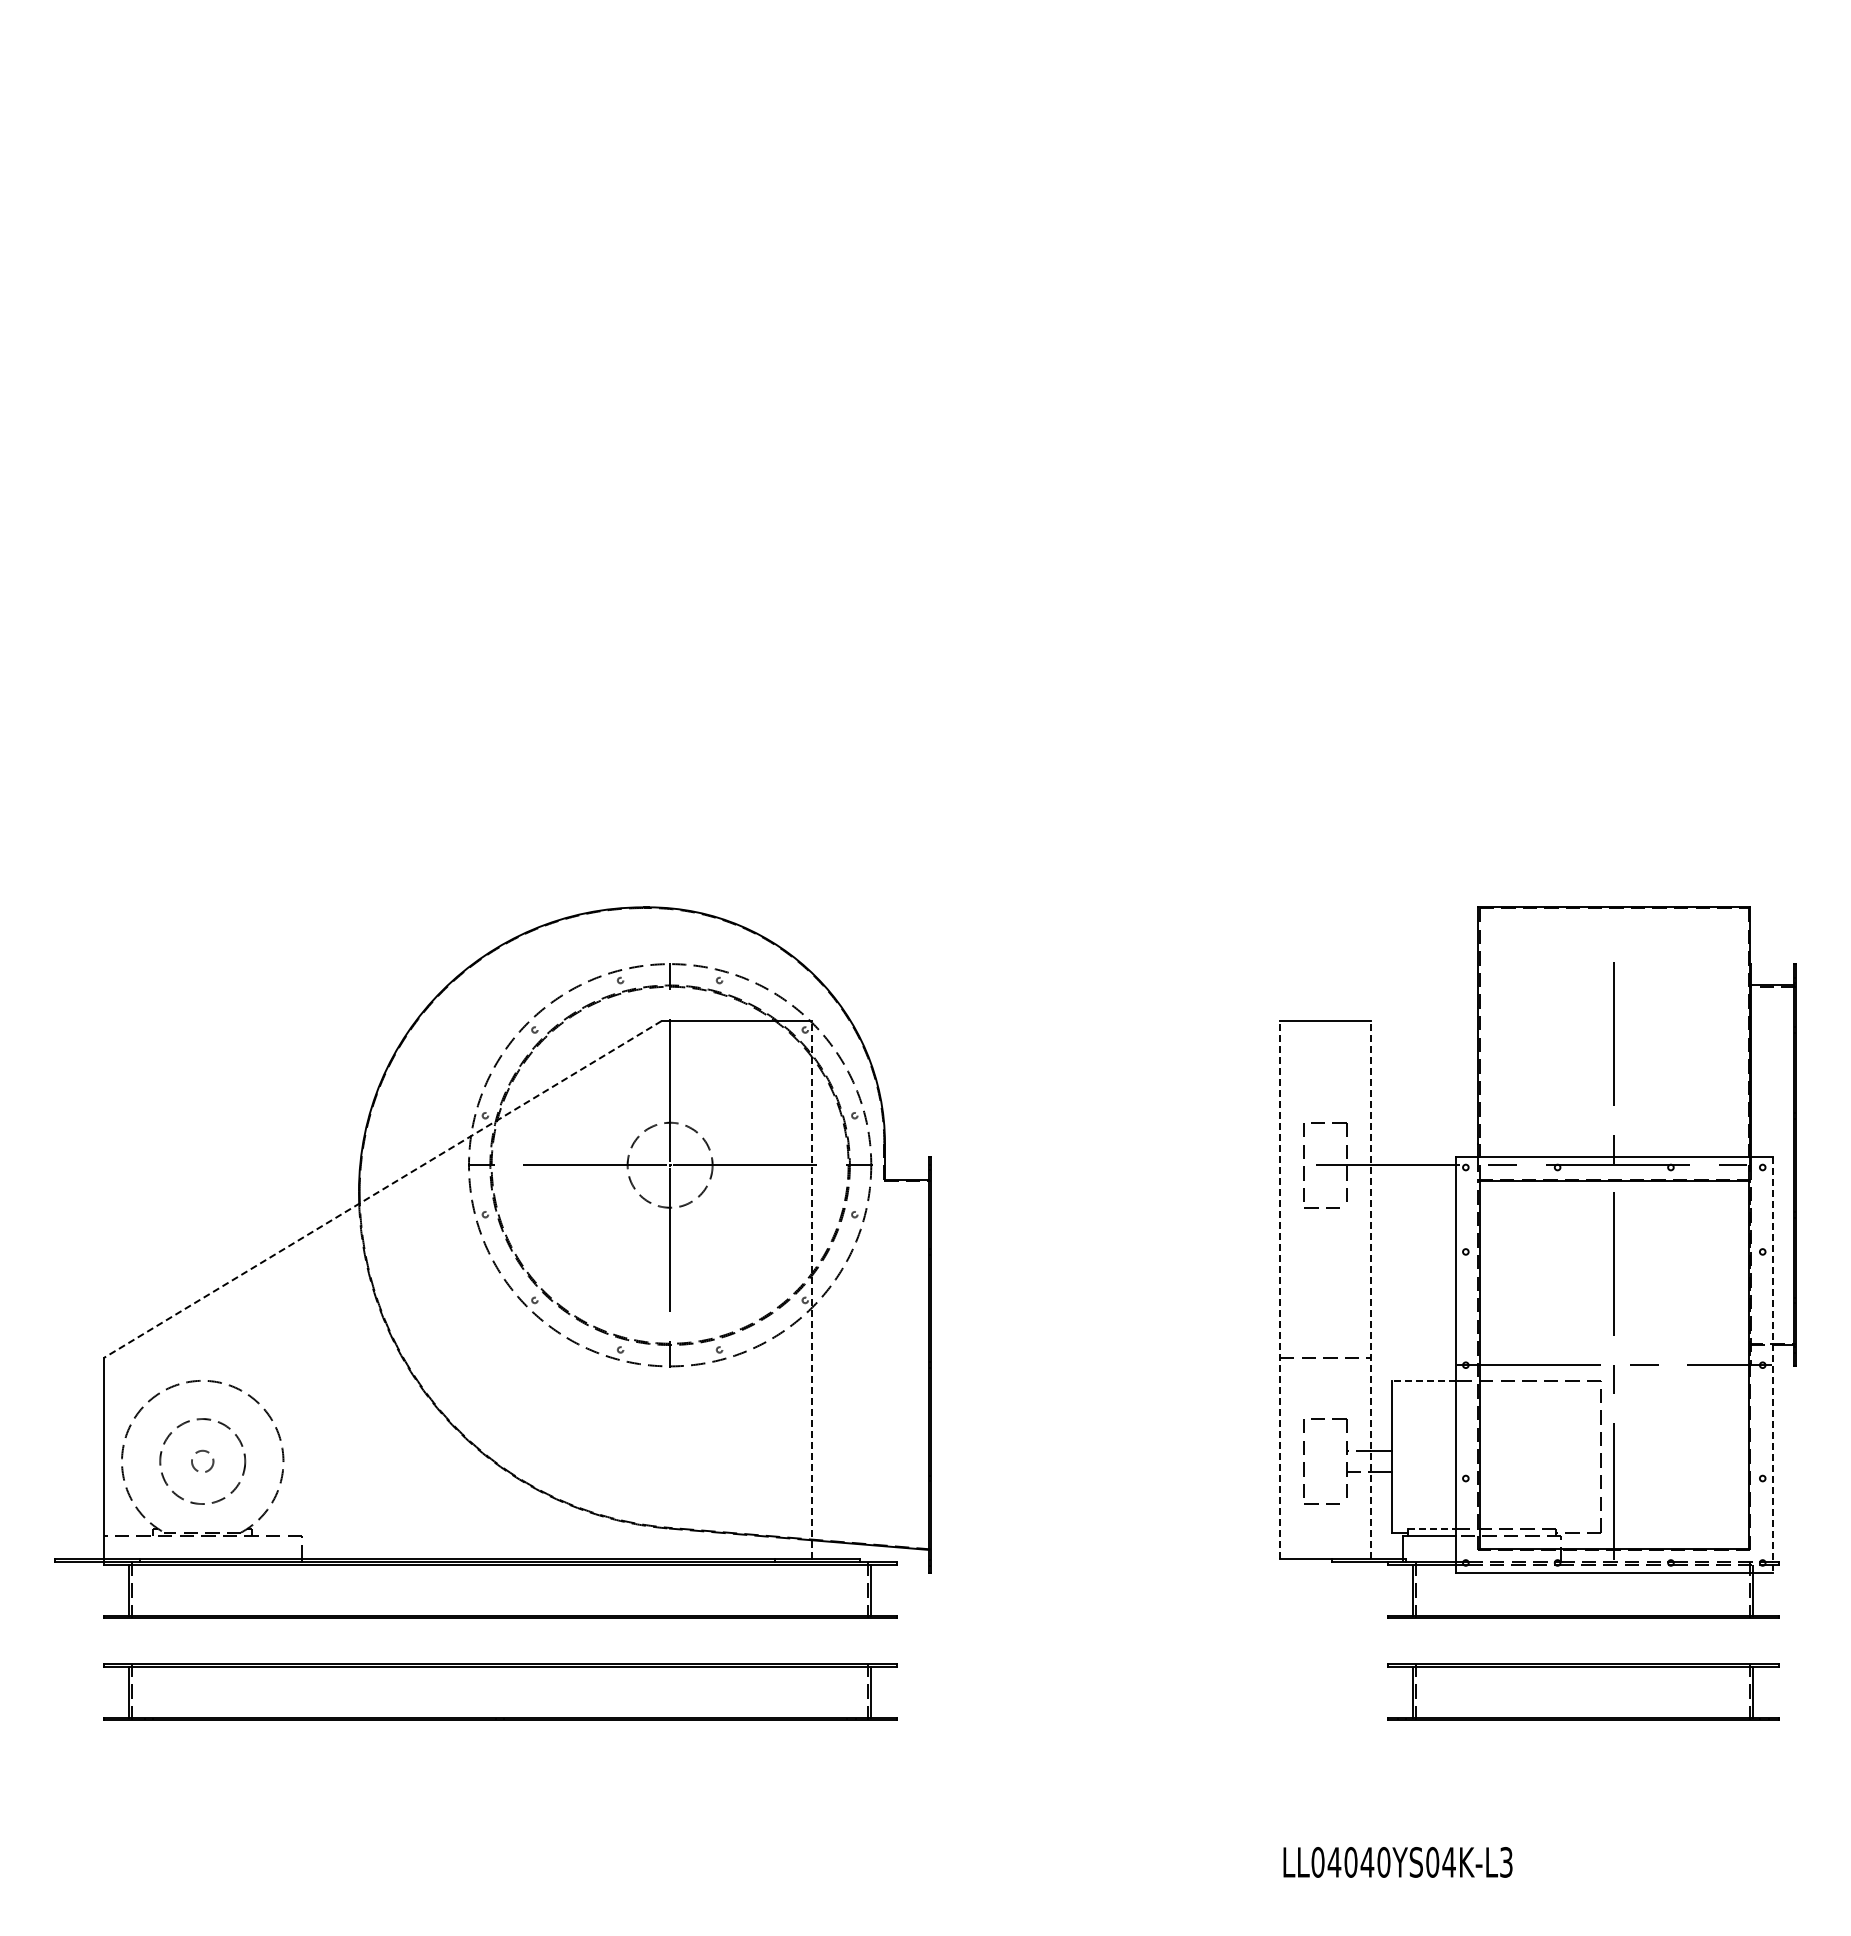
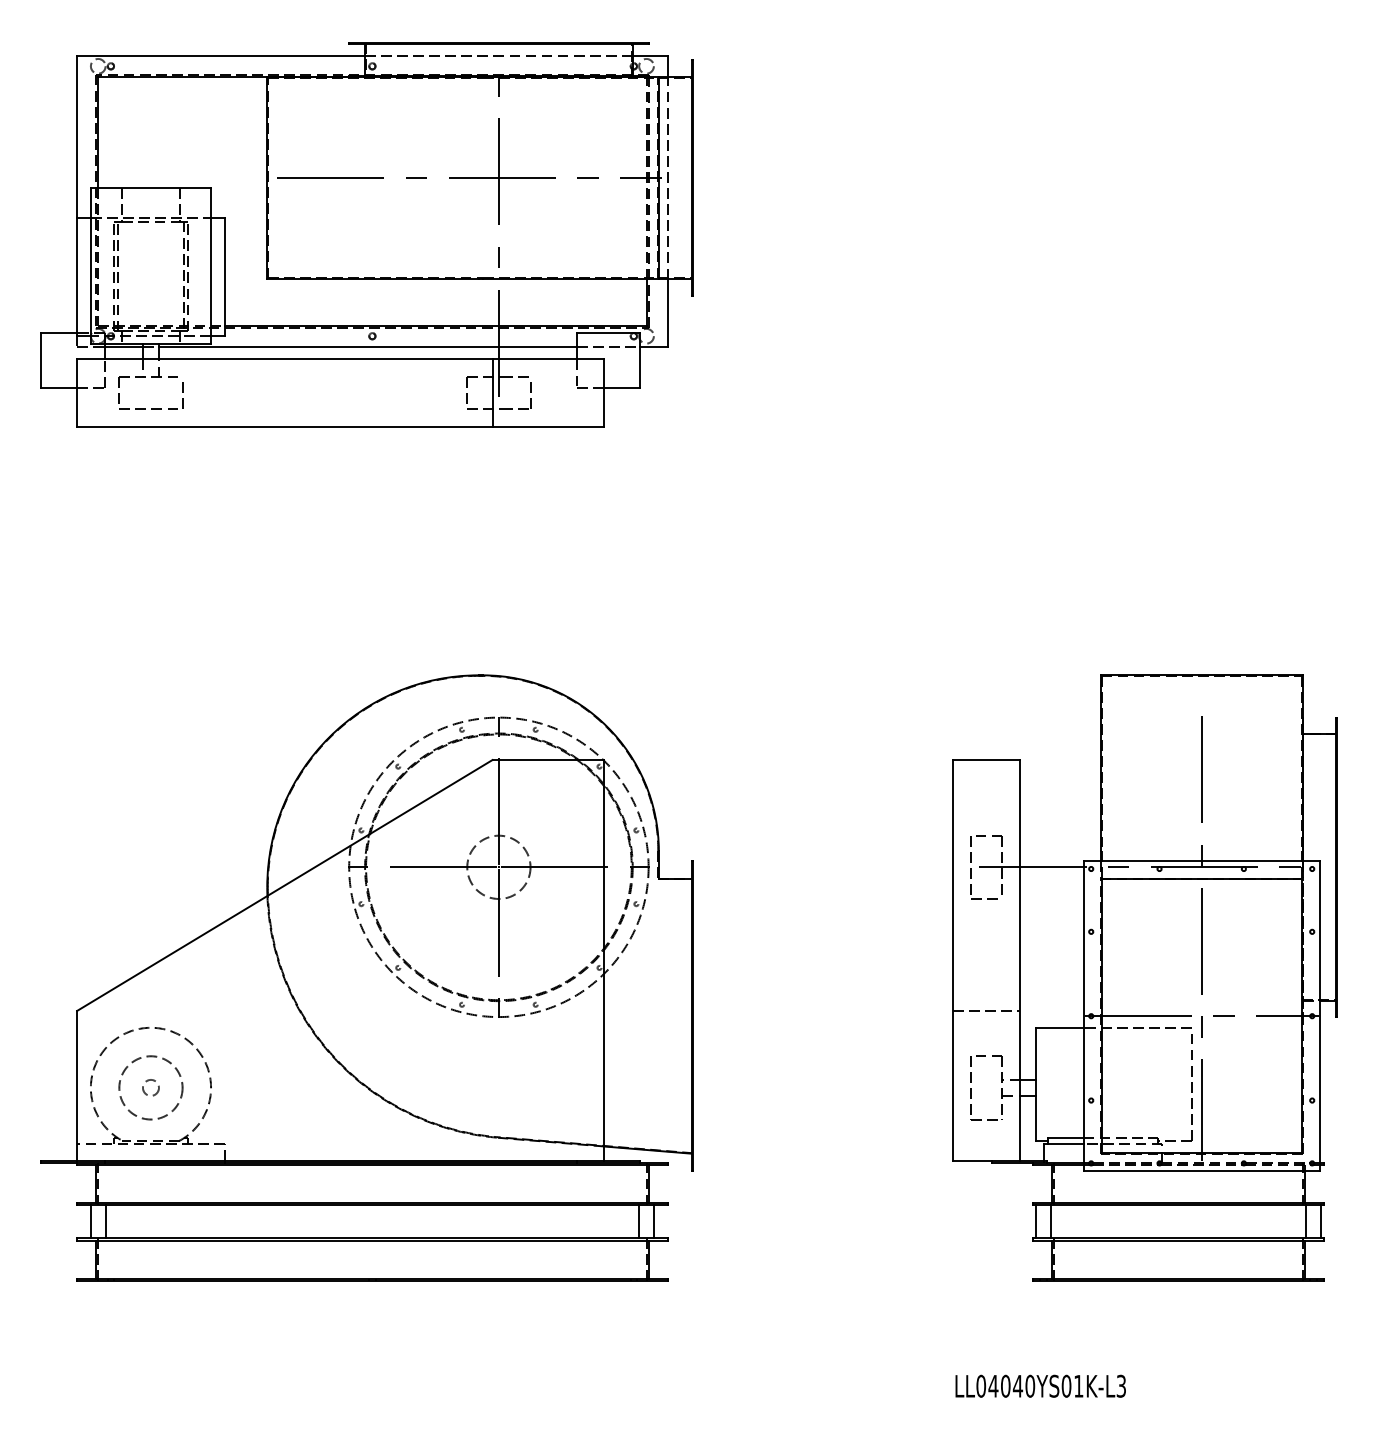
part: (492, 315) -> (366, 234), added
line: (382, 1189) -> (284, 885), dashed -> solid
line: (811, 1289) -> (604, 959), dashed -> solid
line: (1280, 1289) -> (953, 959), dashed -> solid
line: (1370, 1289) -> (1020, 959), dashed -> solid
line: (1772, 1365) -> (1319, 1016), dashed -> solid
line: (1423, 1380) -> (1059, 1027), dashed -> solid
line: (1432, 1528) -> (1066, 1137), dashed -> solid
line: (122, 1640) -> (91, 1221), added
line: (141, 1640) -> (105, 1221), added
line: (858, 1640) -> (639, 1221), added
line: (878, 1640) -> (654, 1221), added
line: (1391, 1640) -> (1035, 1221), added
line: (1411, 1640) -> (1050, 1221), added
line: (1754, 1640) -> (1306, 1221), added
line: (1774, 1640) -> (1320, 1221), added
text: (1448, 1862) -> (1078, 1386), LL04040YS04K-L3 -> LL04040YS01K-L3

